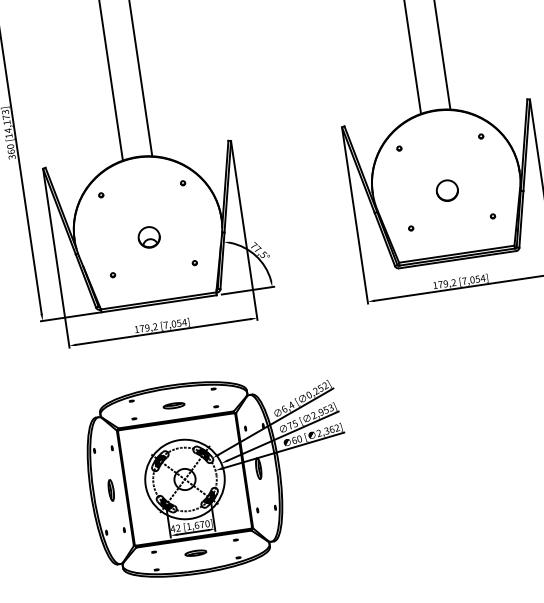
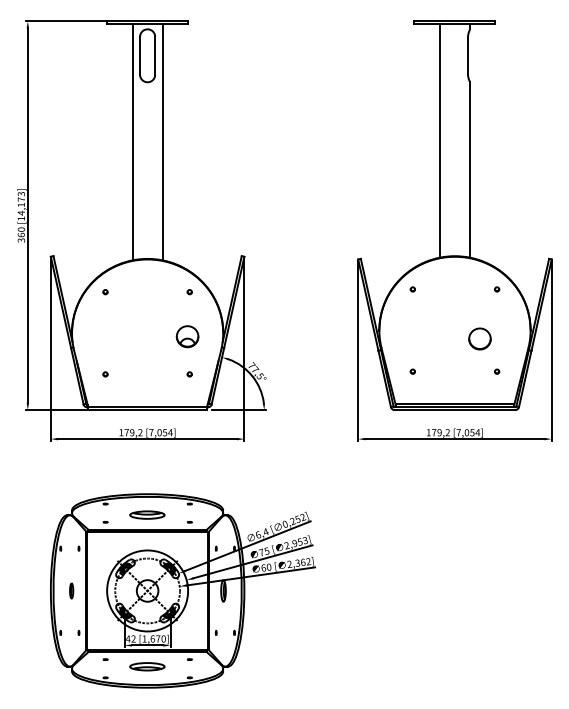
part: (446, 190) -> (479, 338), moved
part: (149, 237) -> (187, 336), moved
part: (173, 405) -> (147, 514), size x1.6
part: (111, 489) -> (71, 590), size x0.7
part: (195, 552) -> (147, 666), size x1.6

